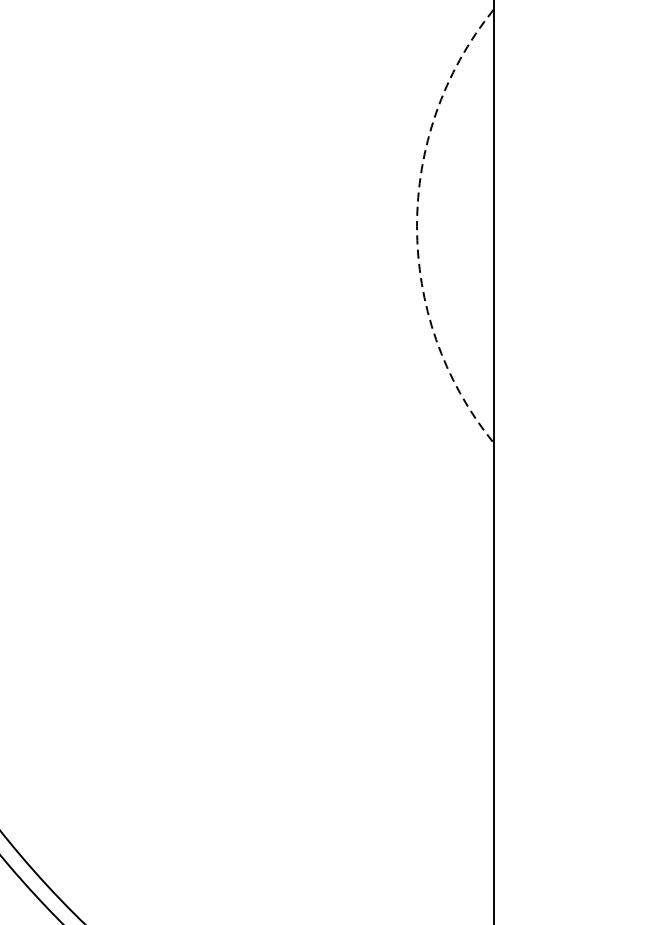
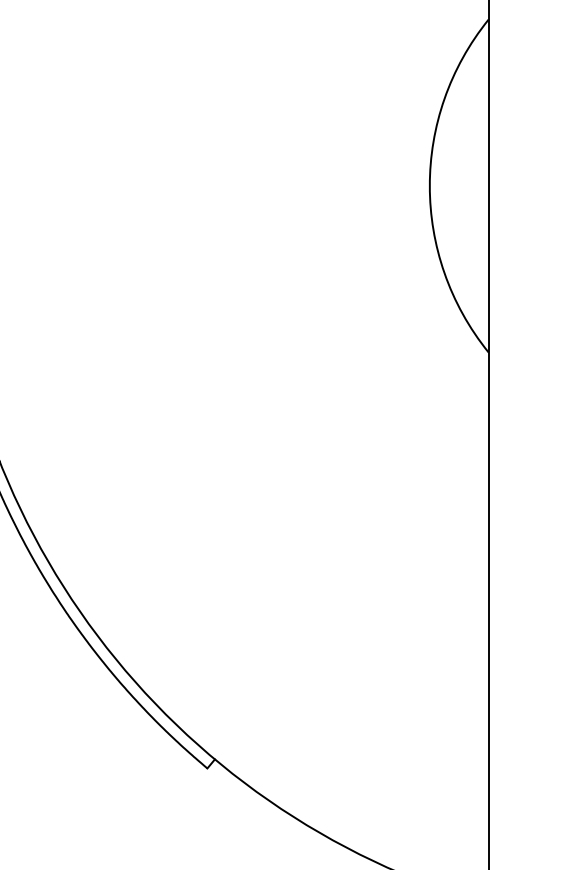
arc: (416, 226) -> (429, 186), dashed -> solid

